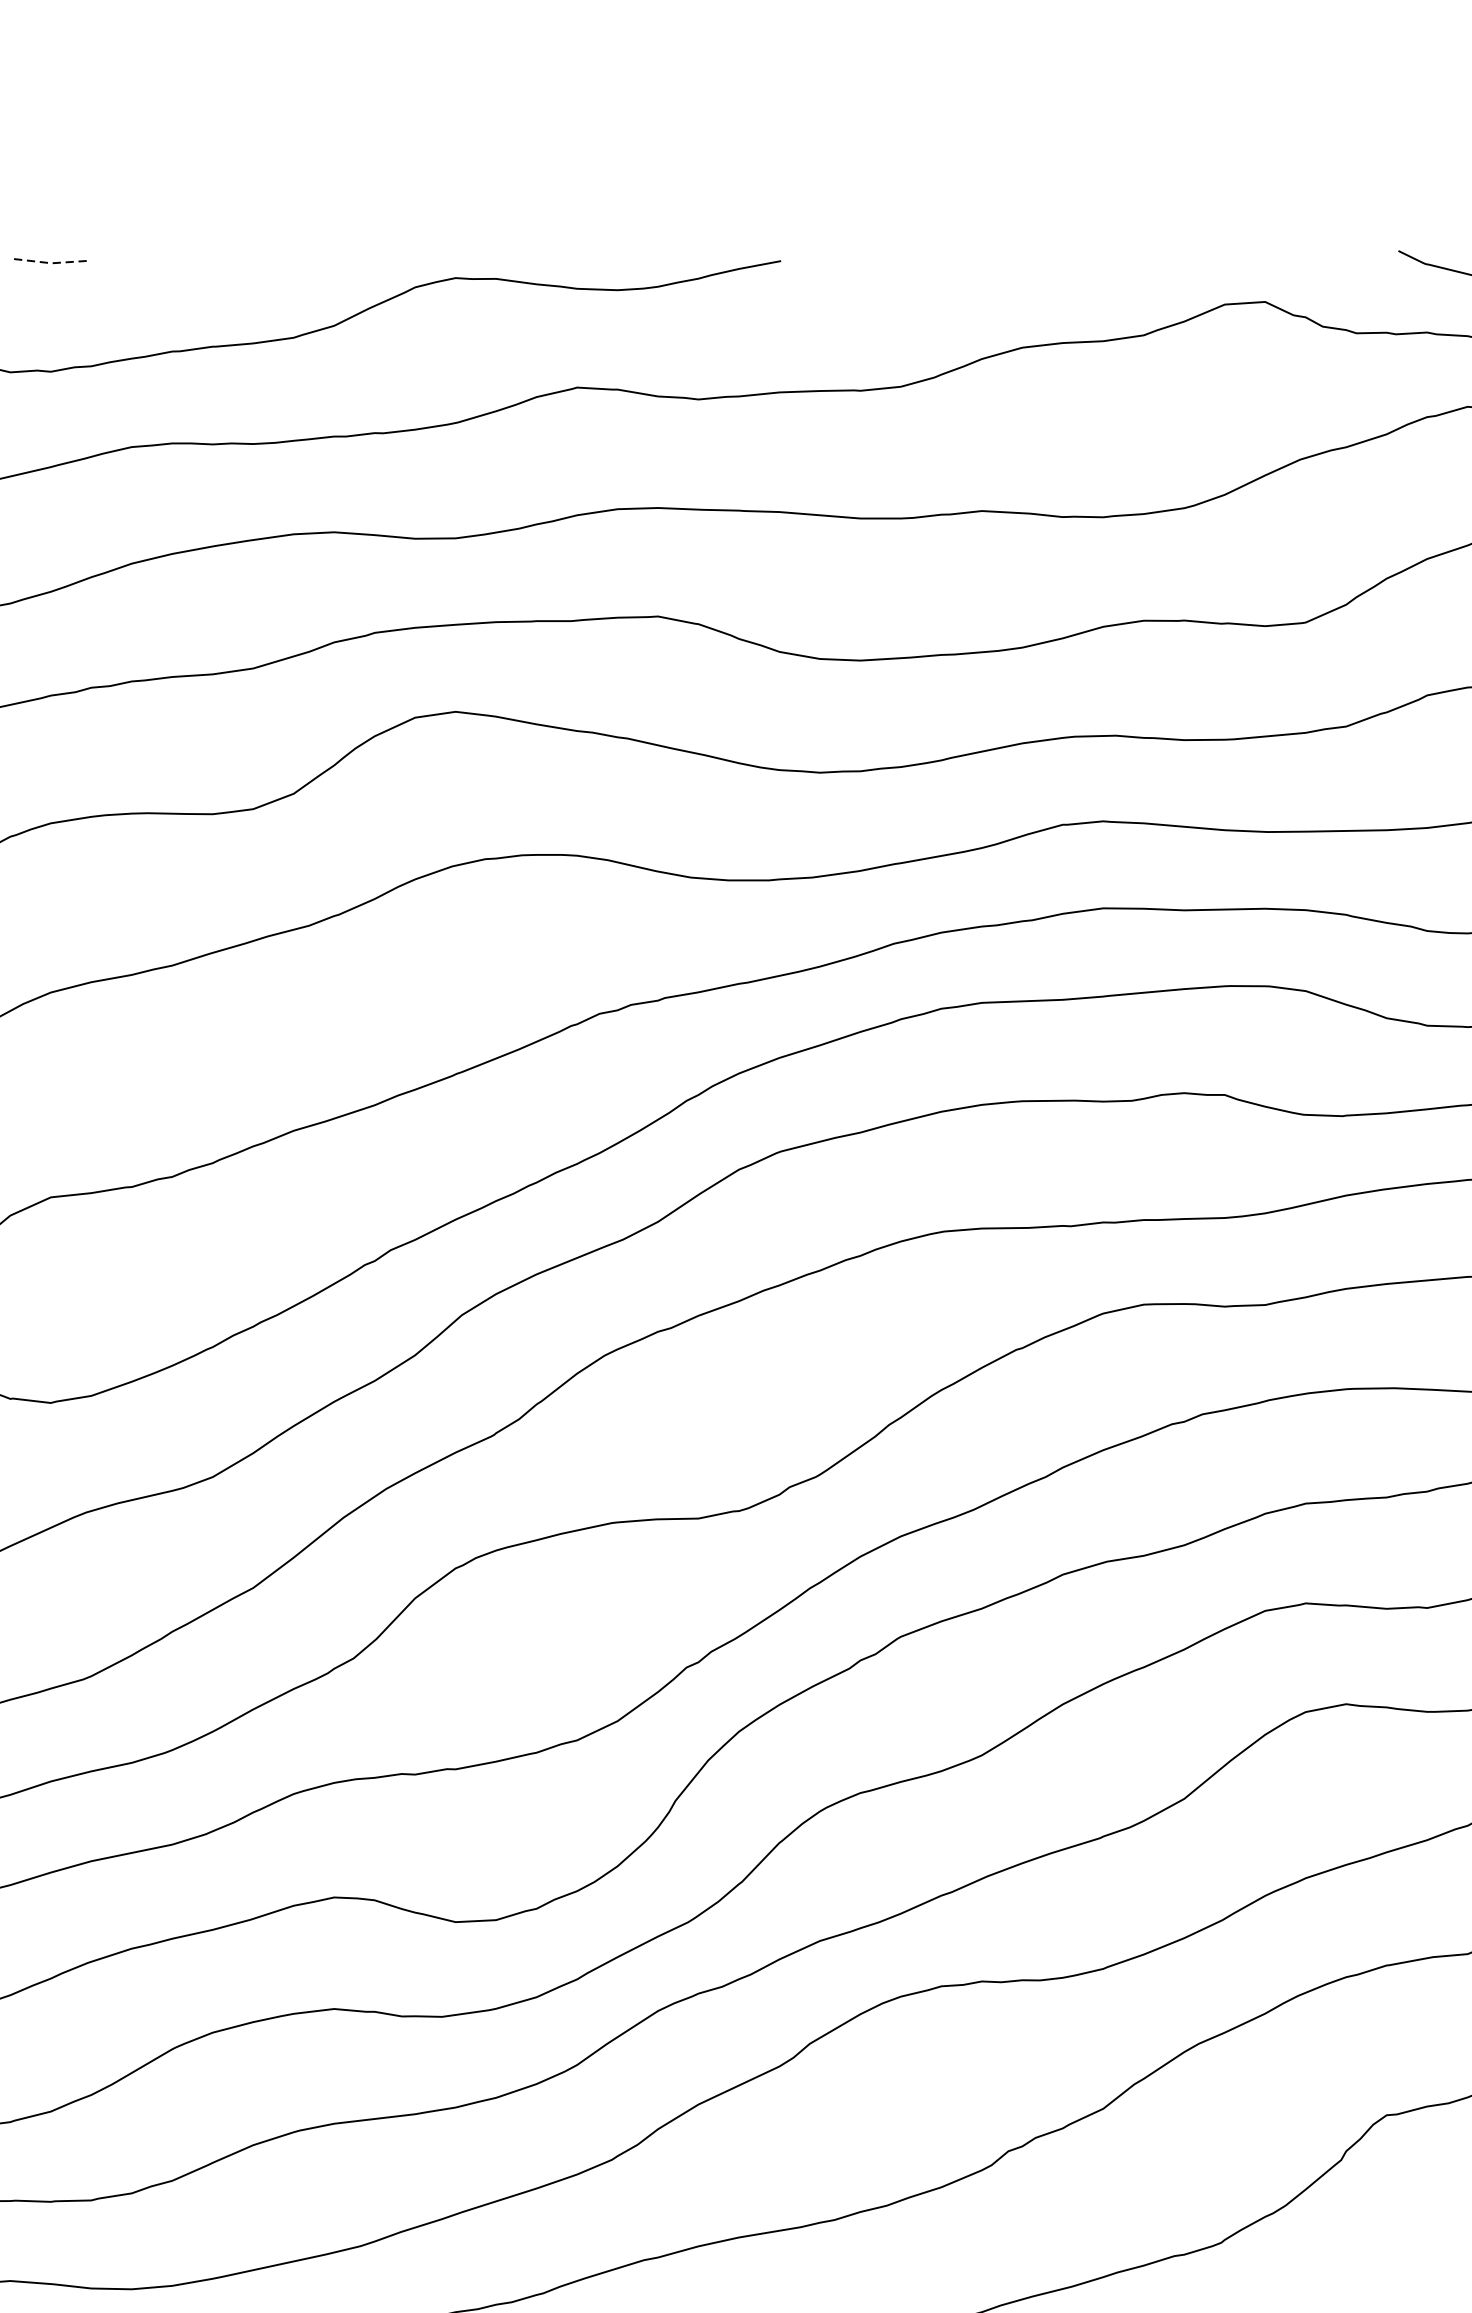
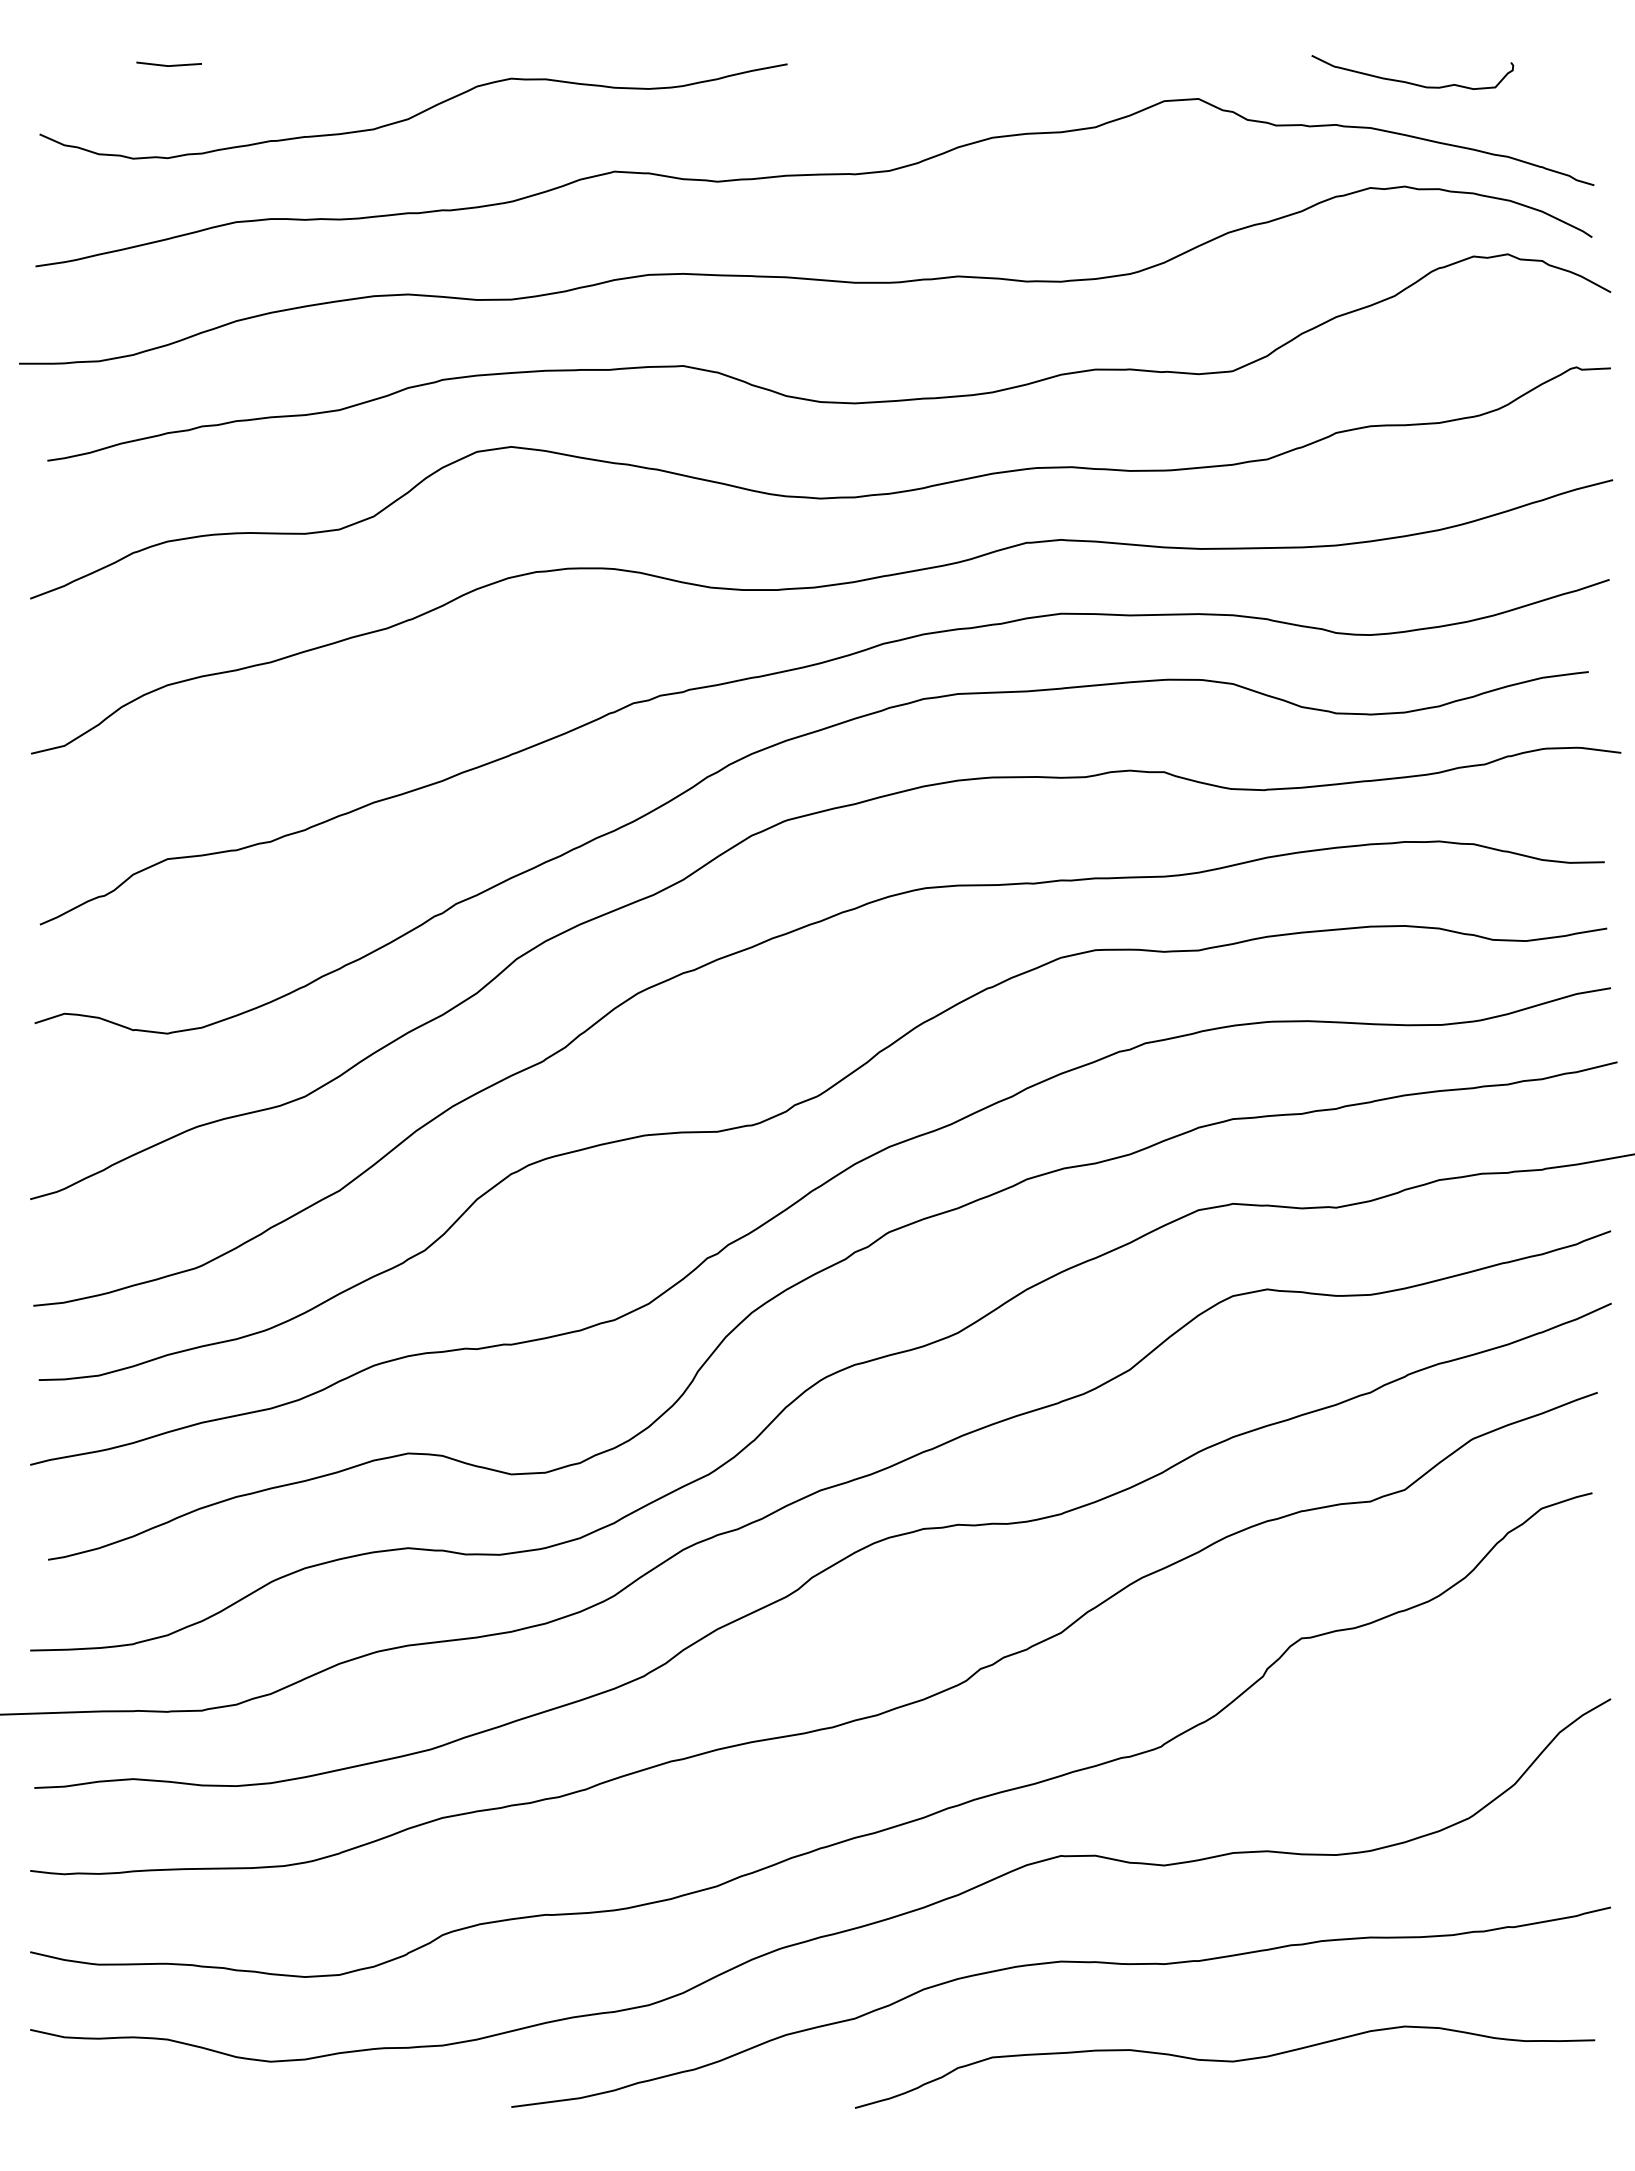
line: (53, 263) -> (169, 66), dashed -> solid

